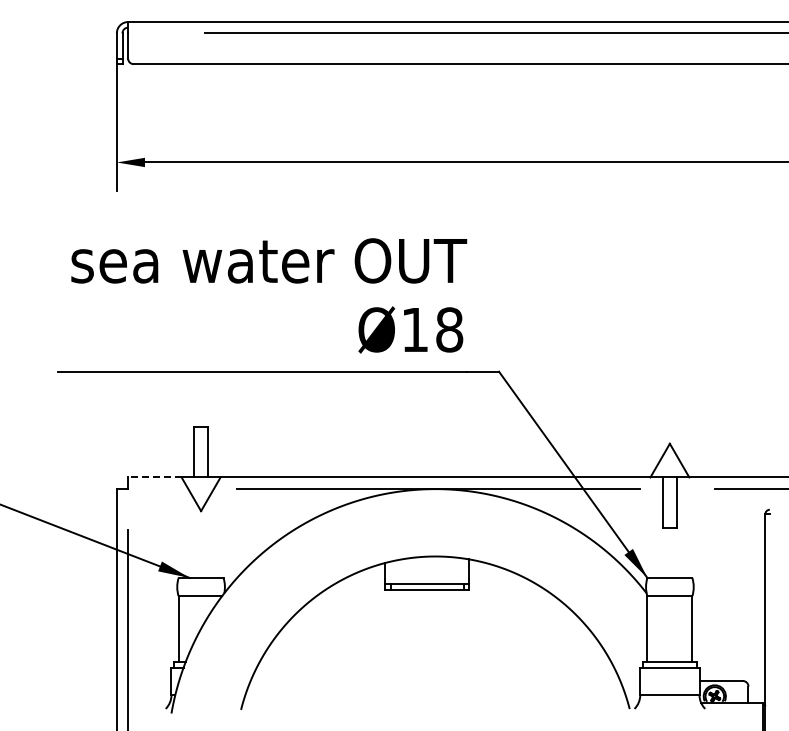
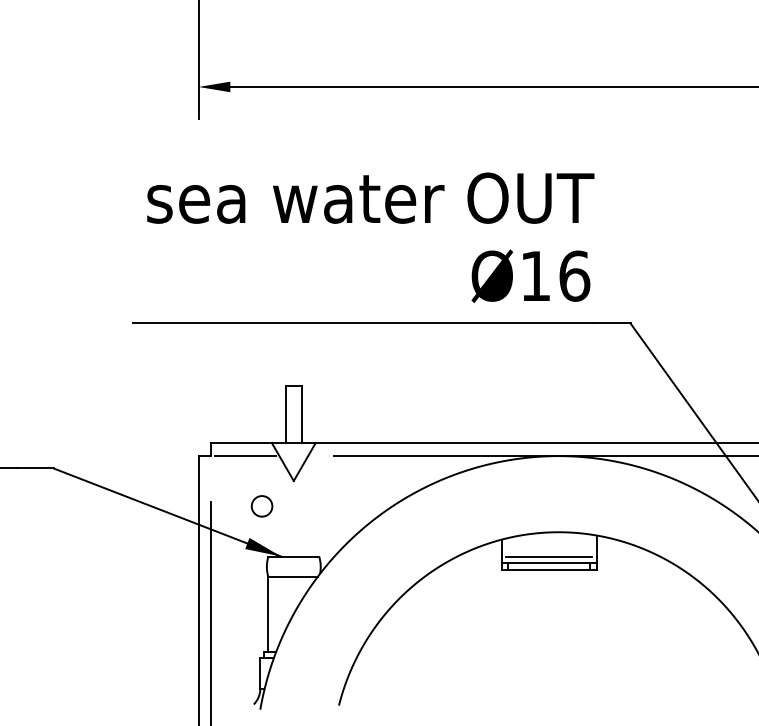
text: (449, 329) -> (574, 275), Ø18 -> Ø16
line: (154, 477) -> (241, 442), dashed -> solid
line: (158, 488) -> (245, 455), added
circle: (172, 533) -> (261, 506), added
line: (426, 578) -> (548, 557), added

